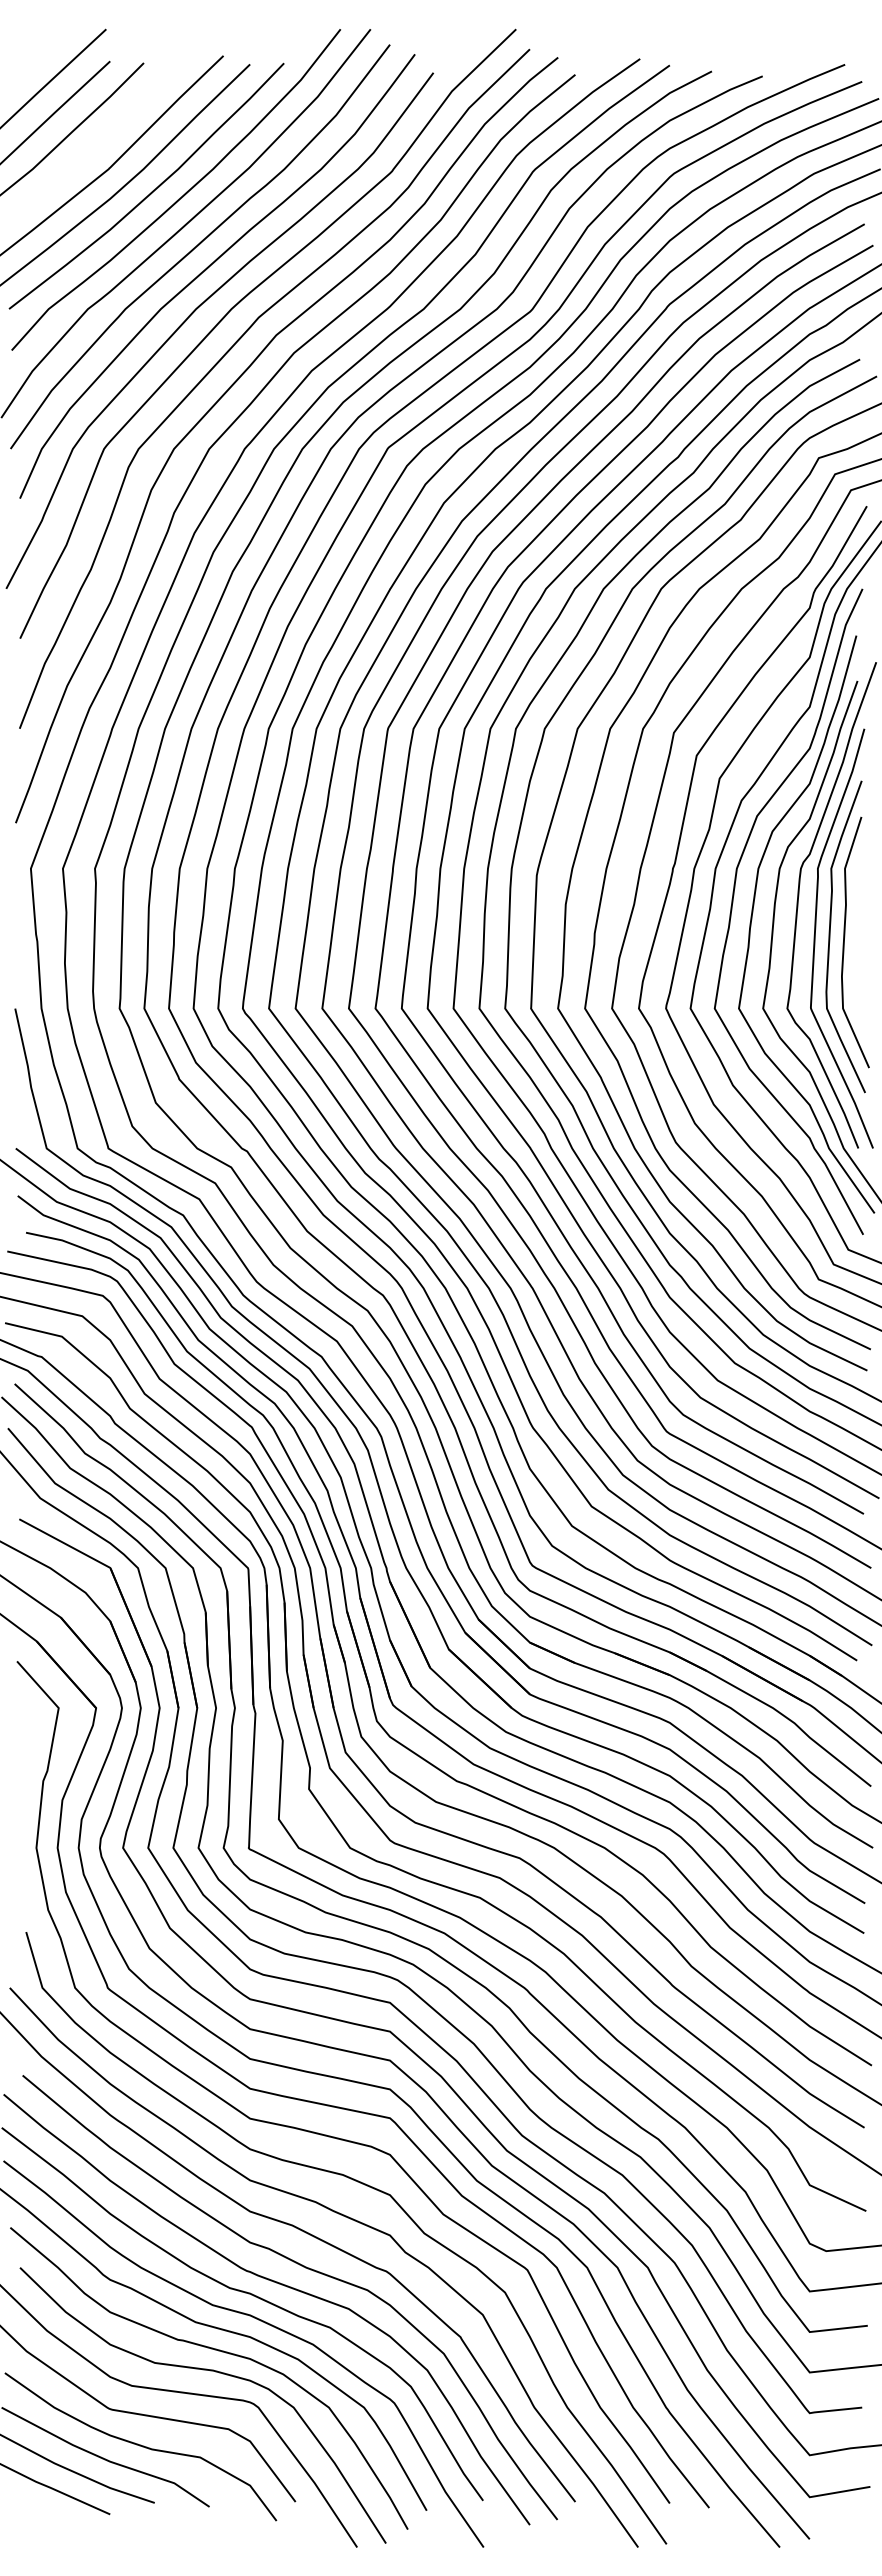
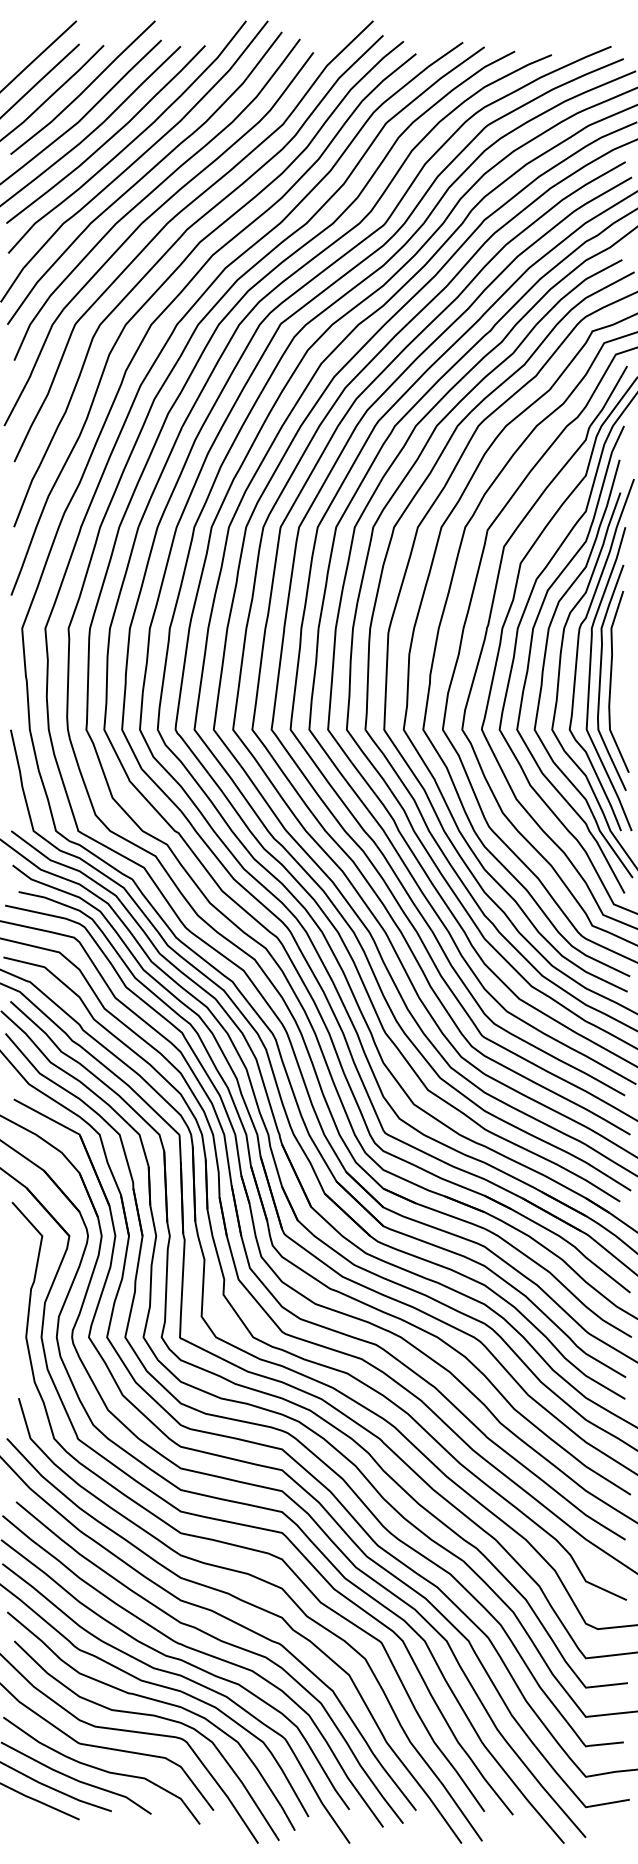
curve: (117, 123) -> (84, 89), added

